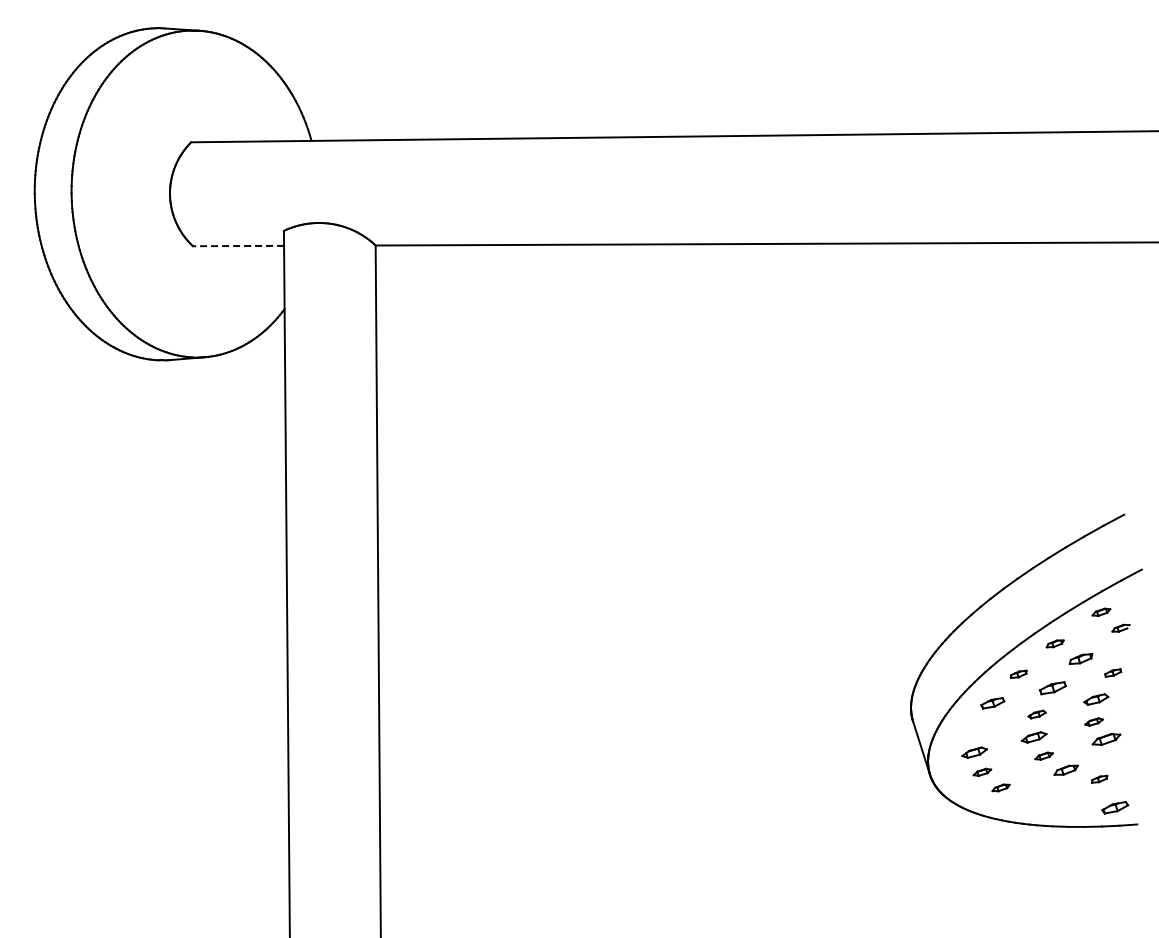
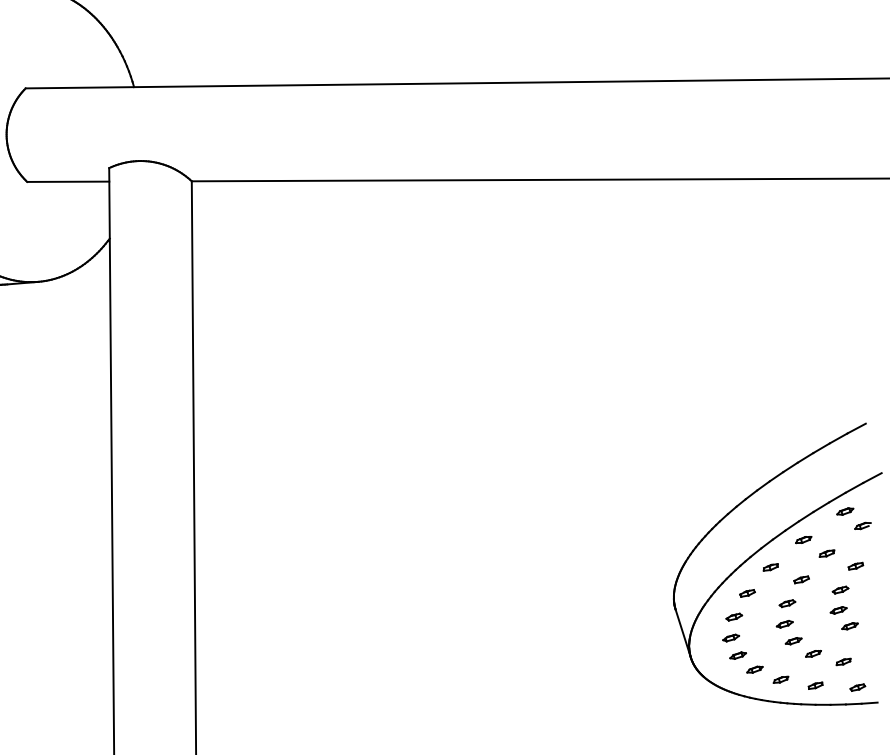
line: (238, 246) -> (68, 182), dashed -> solid
part: (1081, 658) -> (827, 553), size x0.71
part: (1052, 687) -> (801, 579), size x0.62
part: (1095, 699) -> (839, 590), size x0.71
part: (992, 702) -> (747, 592), size x0.71
part: (977, 729) -> (733, 617), added
part: (1034, 737) -> (785, 624), size x0.71
part: (1106, 739) -> (849, 626), size x0.62
part: (974, 752) -> (730, 637), size x0.71
part: (1065, 770) -> (812, 654), size x0.71
part: (1030, 798) -> (781, 679), added
part: (1068, 805) -> (815, 685), added
part: (1115, 807) -> (857, 687), size x0.62

